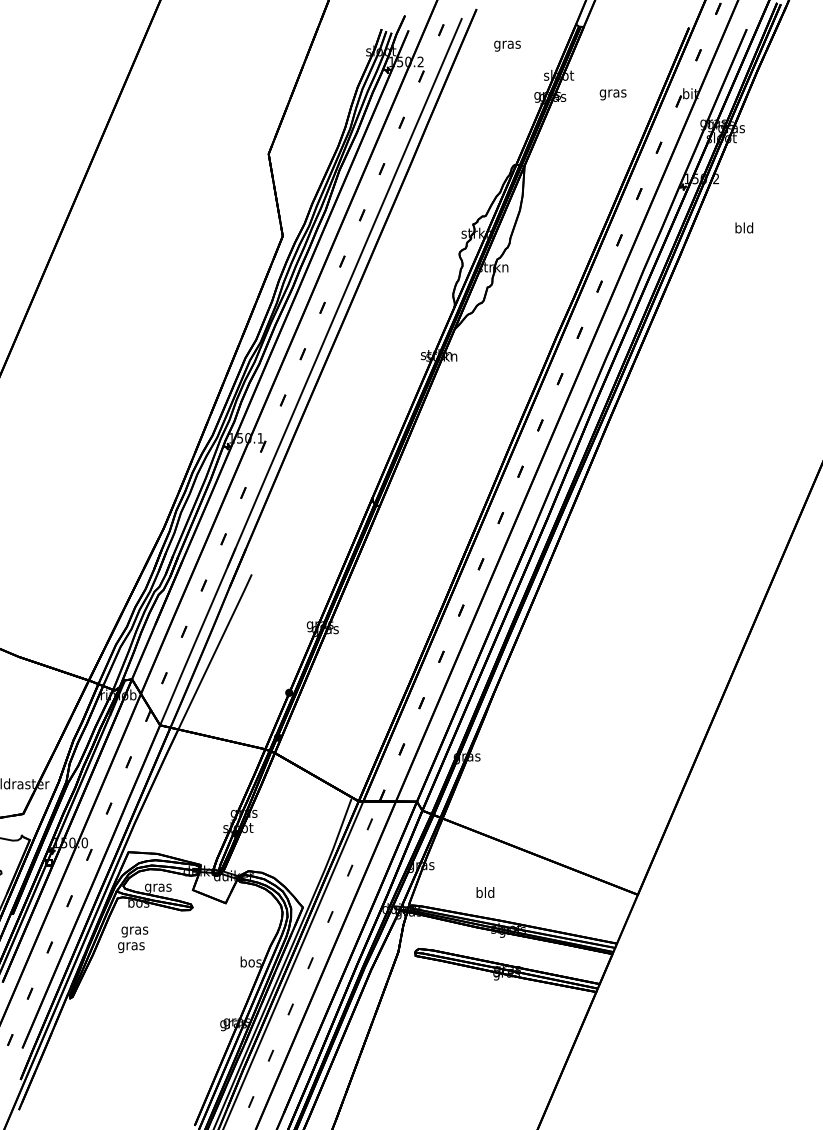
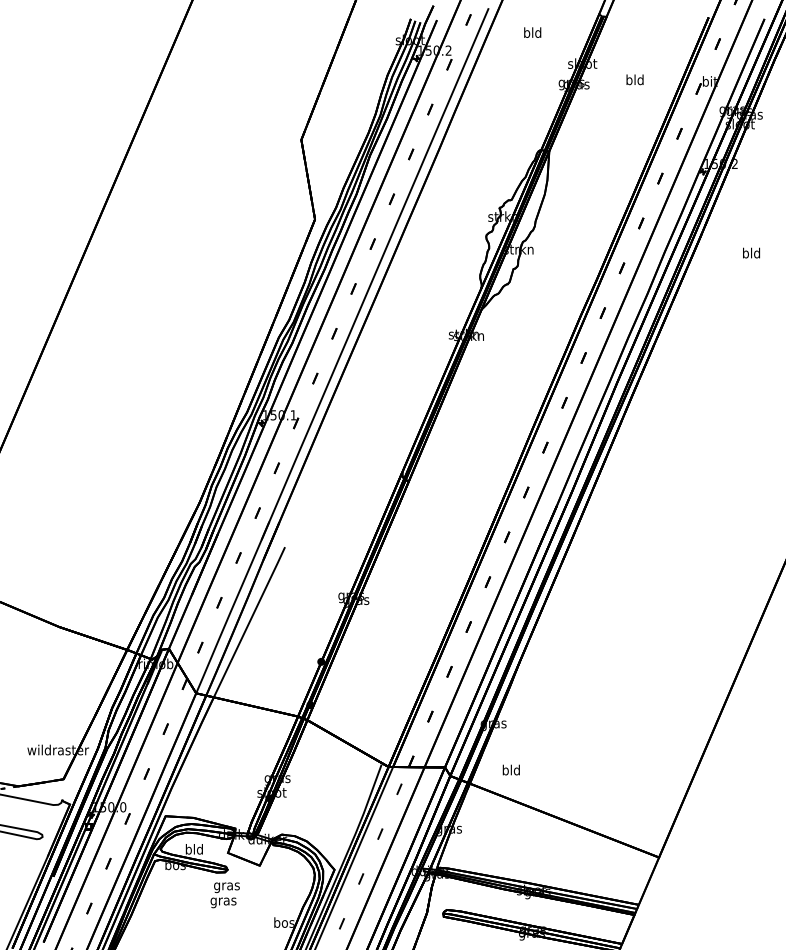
text: (507, 44) -> (532, 33), gras -> bld
text: (612, 93) -> (634, 81), gras -> bld
text: (744, 227) -> (751, 252), moved
text: (158, 886) -> (194, 849), gras -> bld
text: (485, 892) -> (511, 770), moved
text: (133, 939) -> (225, 895), moved

